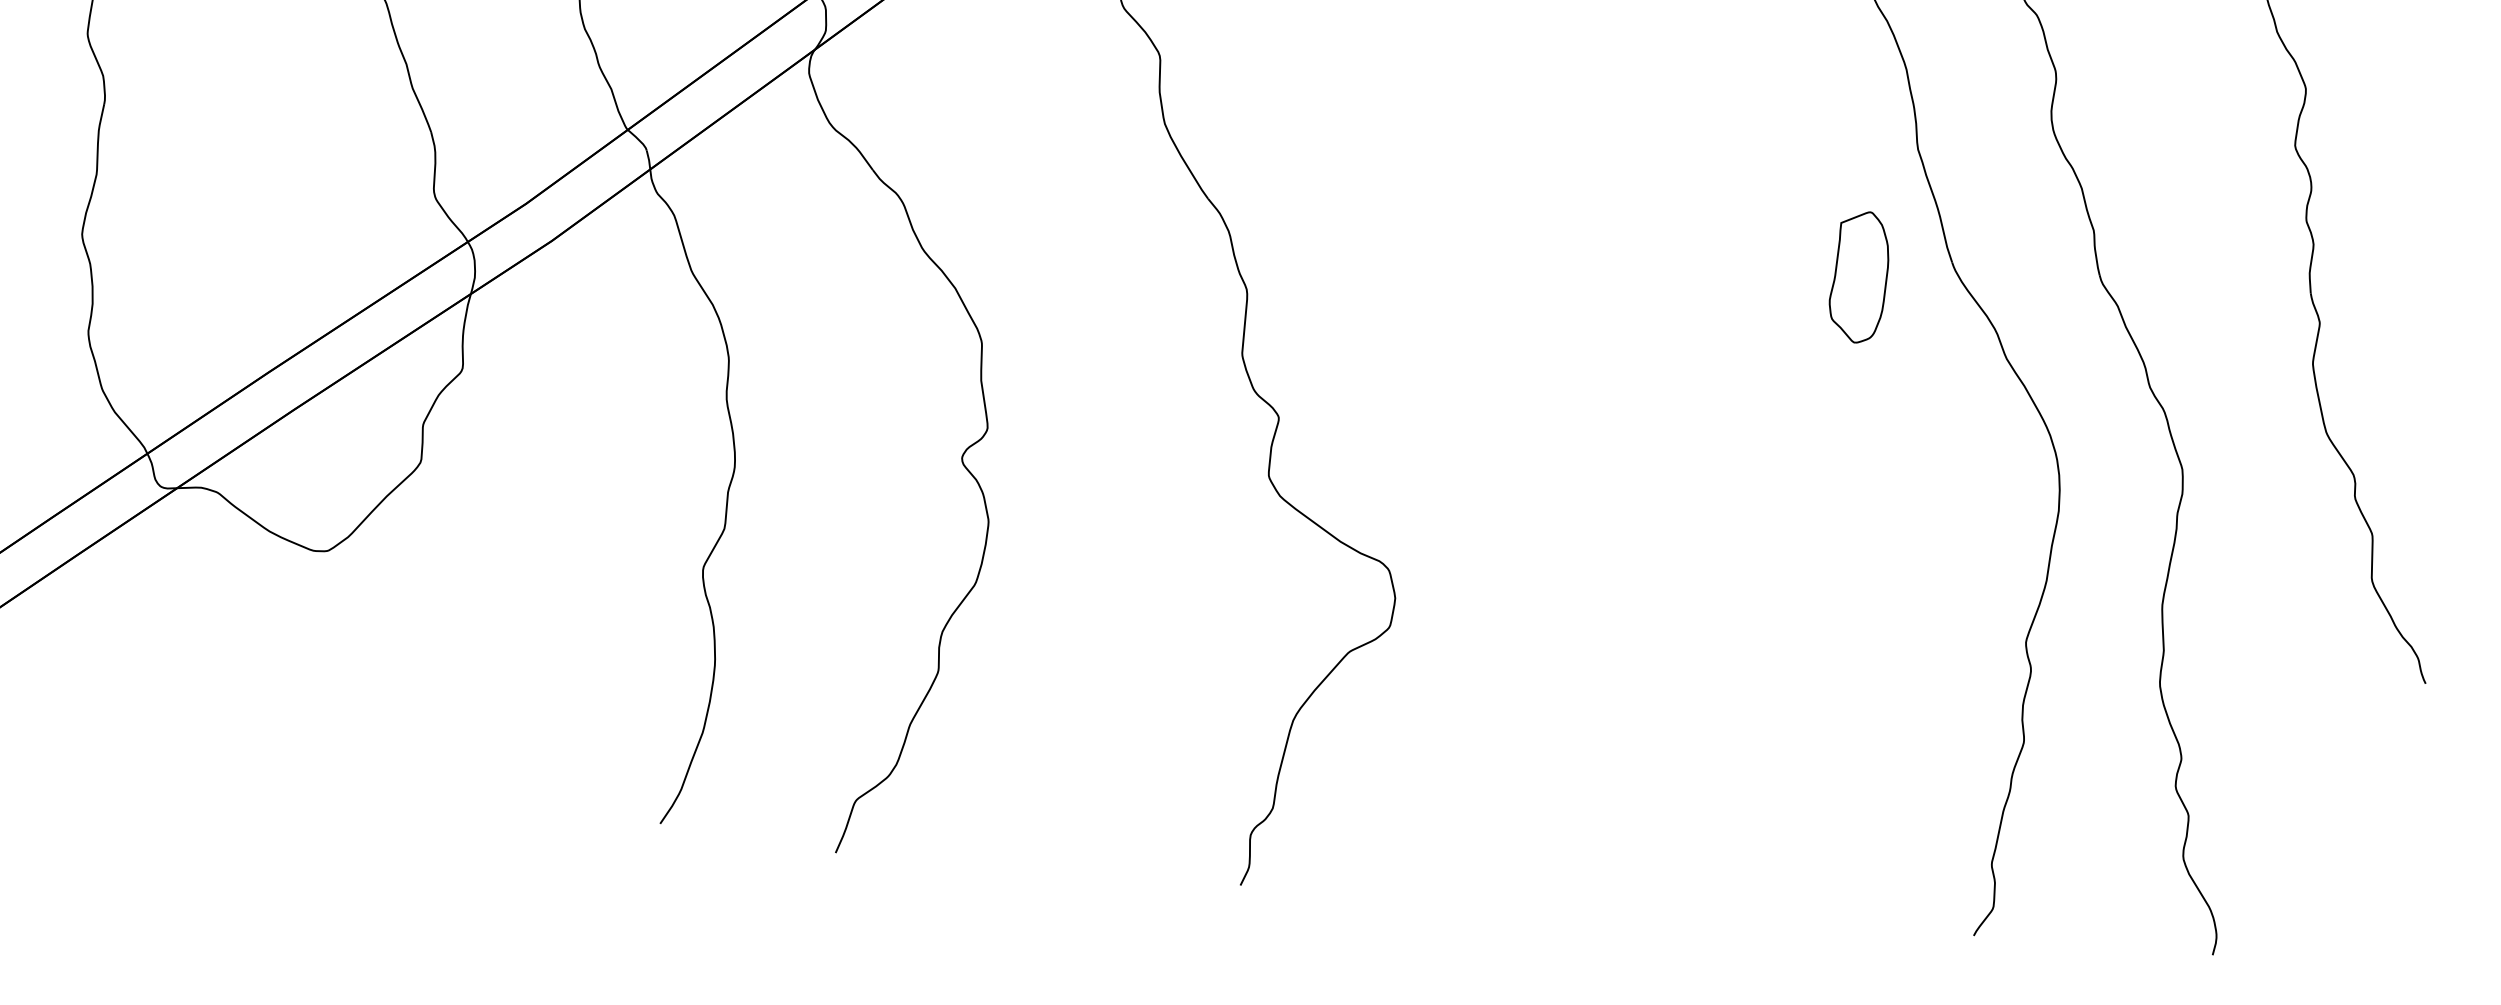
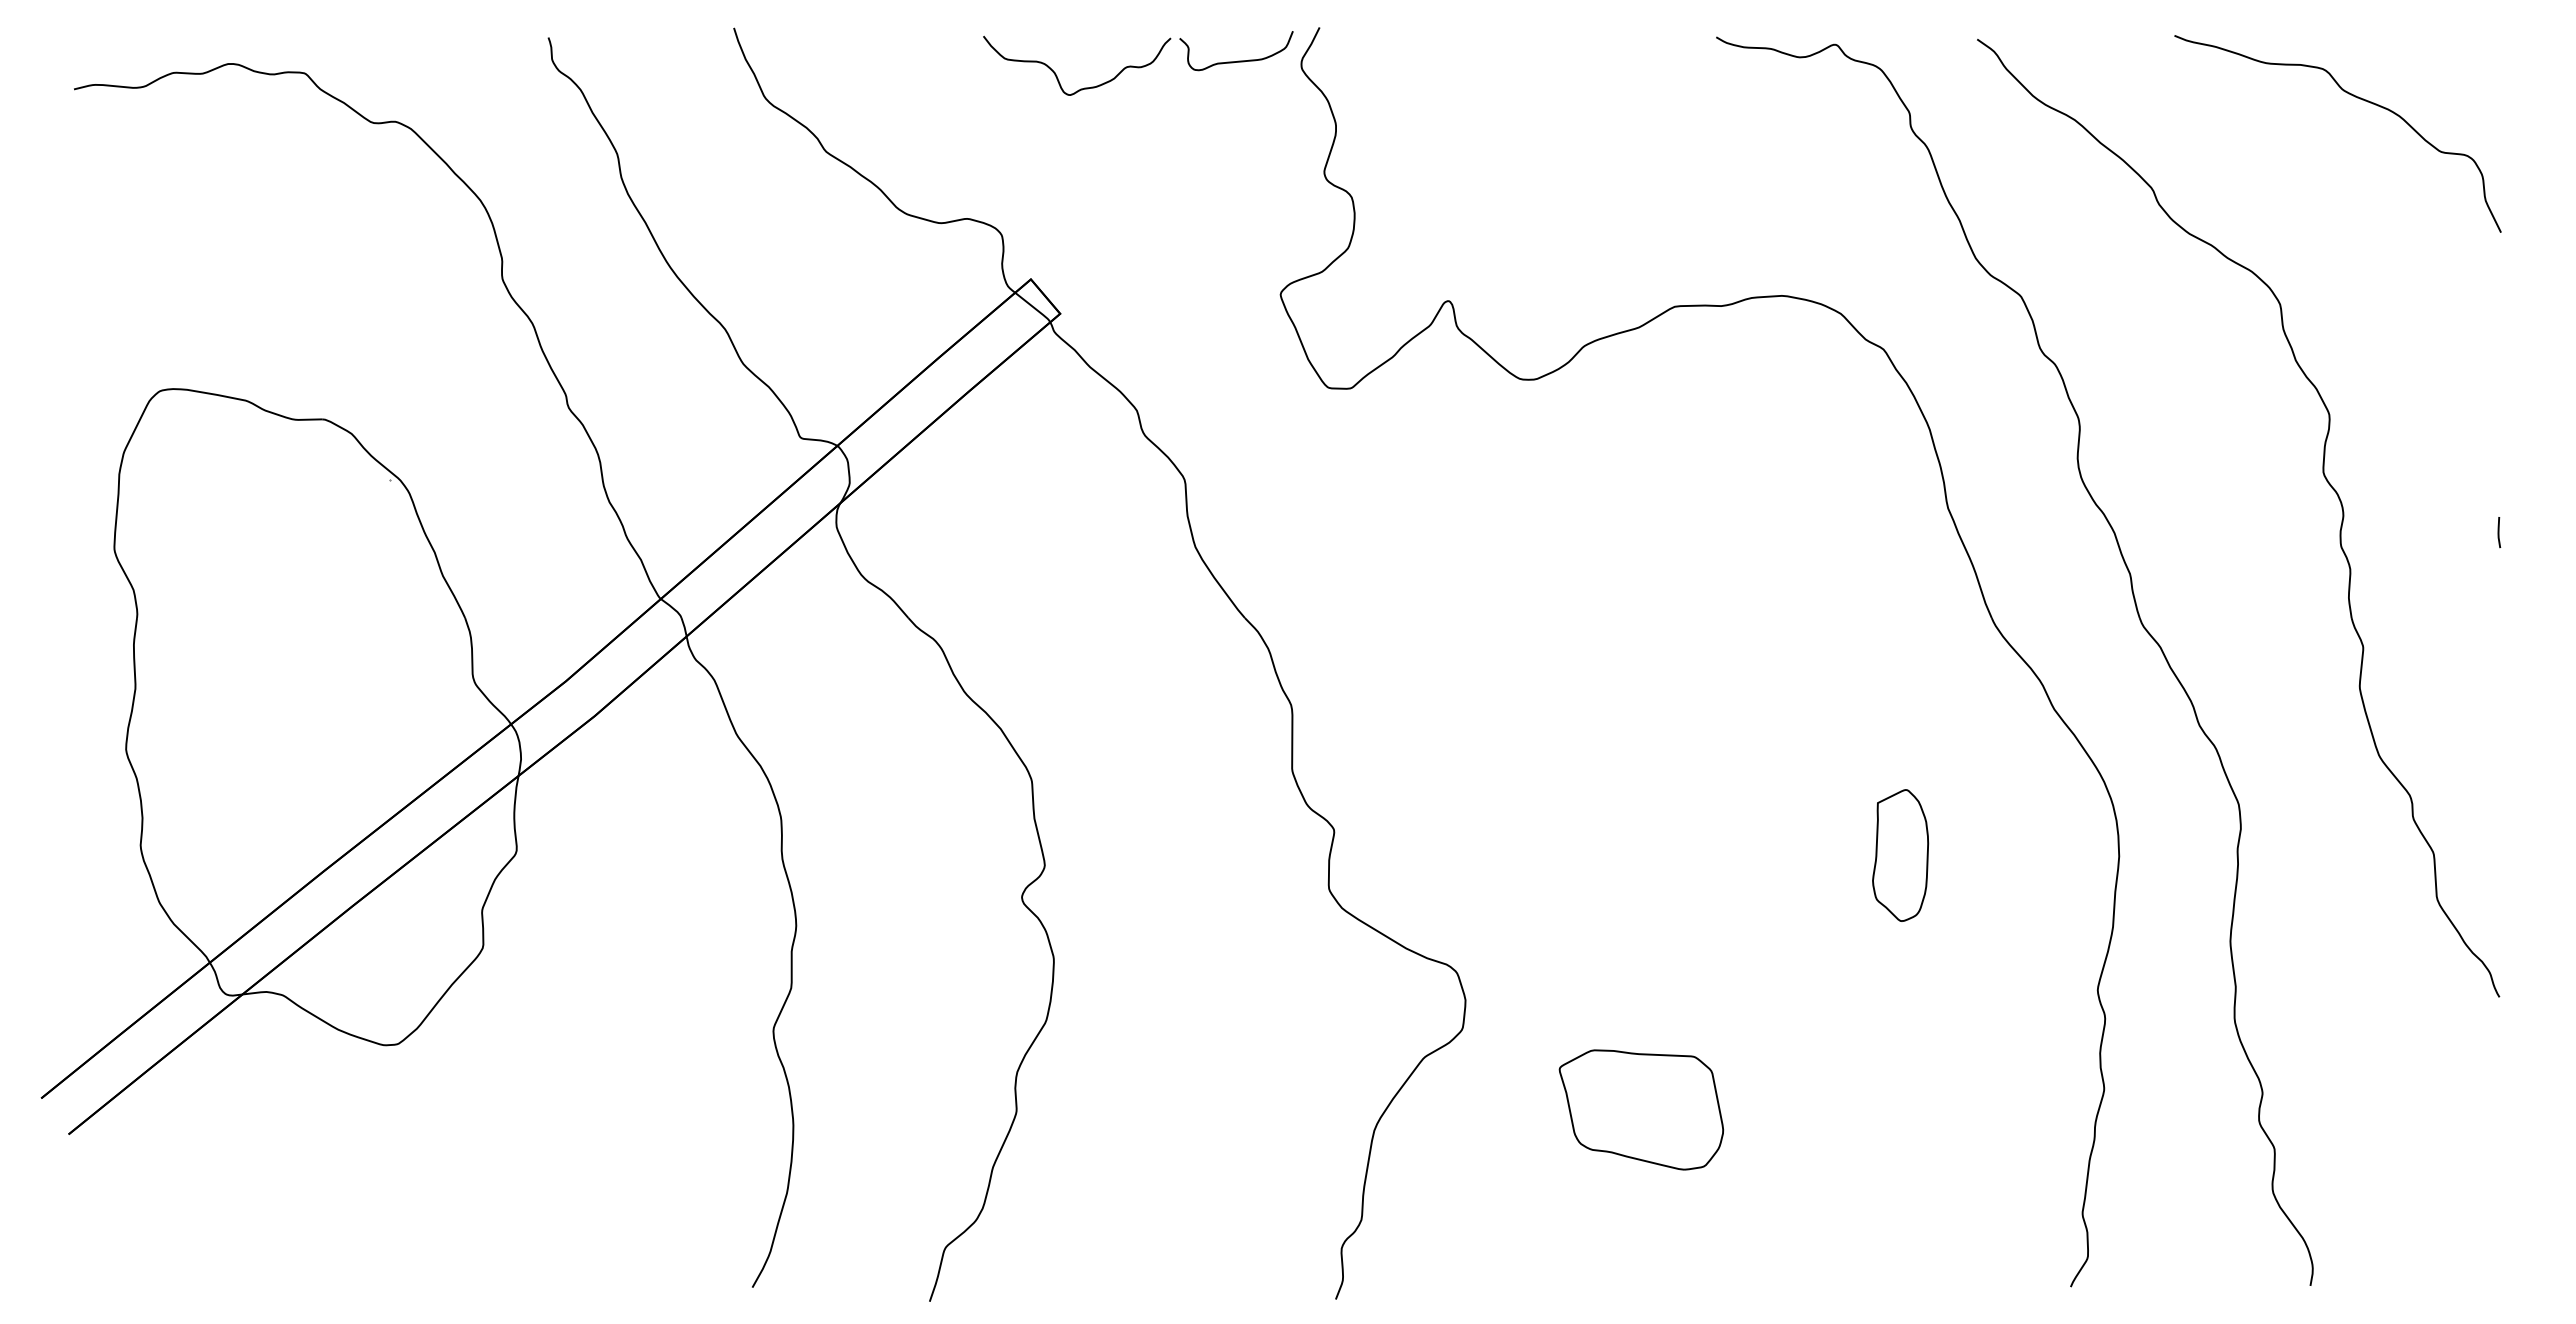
line: (2465, 220) -> (2499, 532), added
part: (1859, 277) -> (1900, 855), moved
part: (1561, 722) -> (1641, 1109), added

